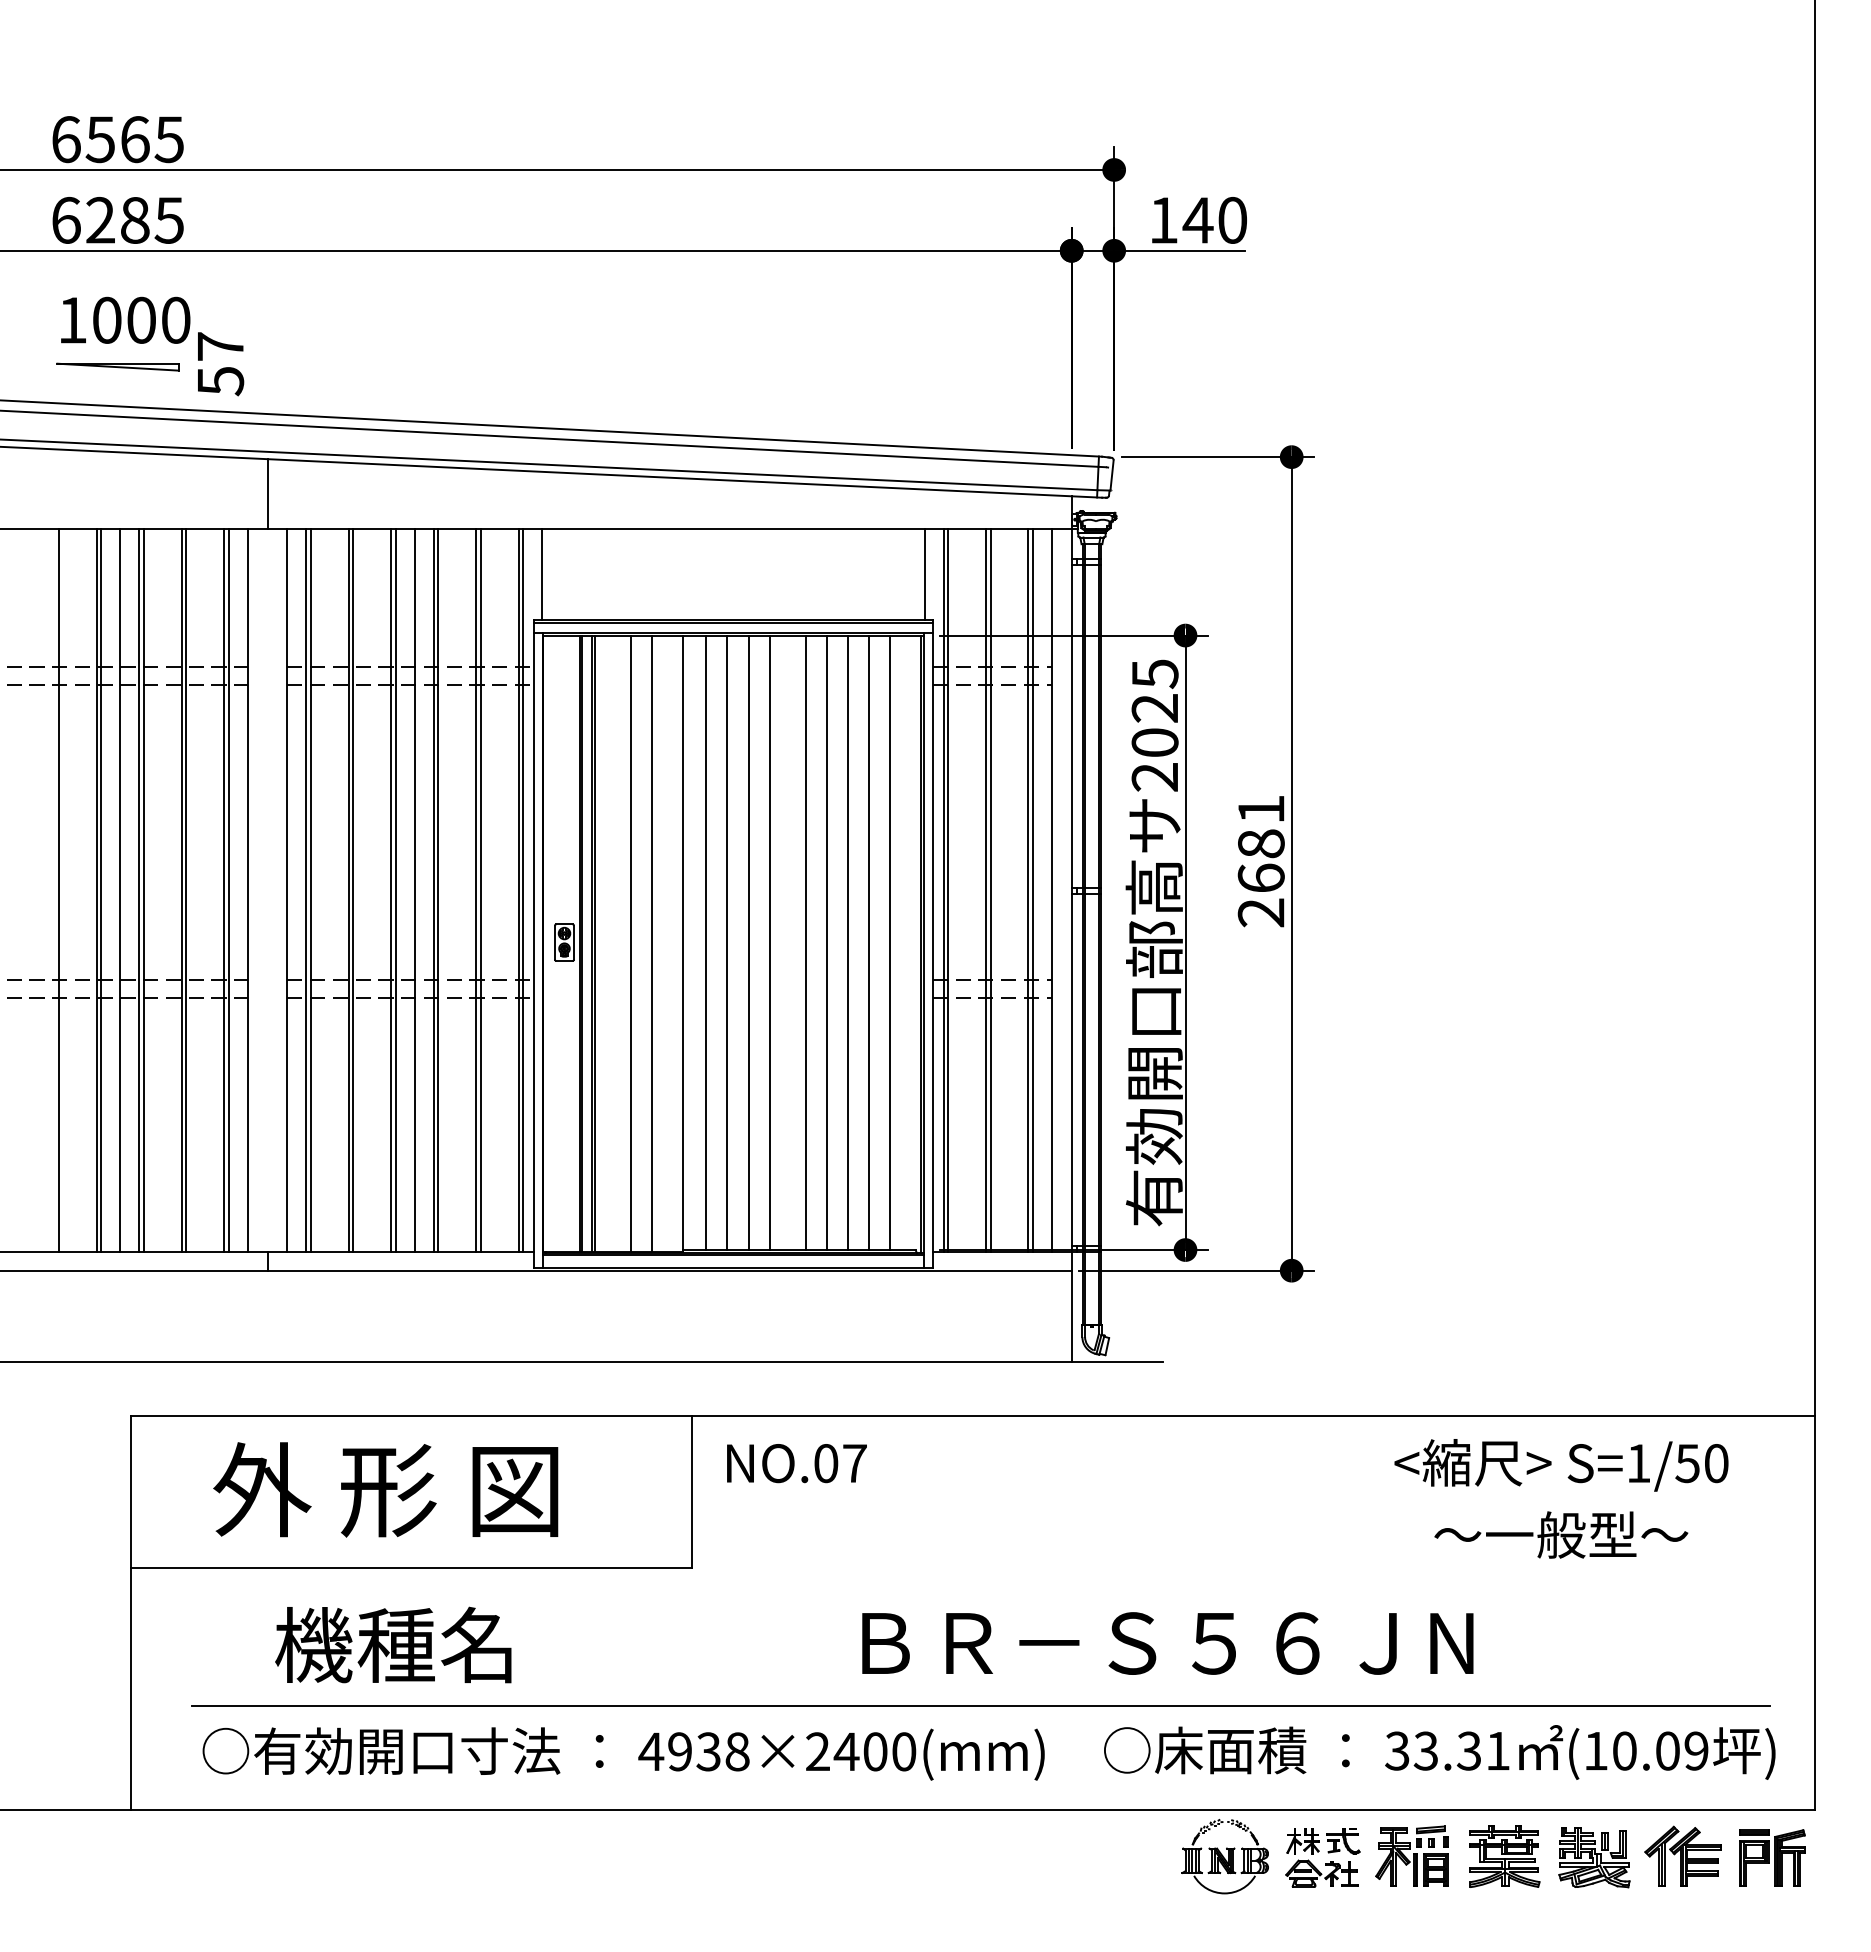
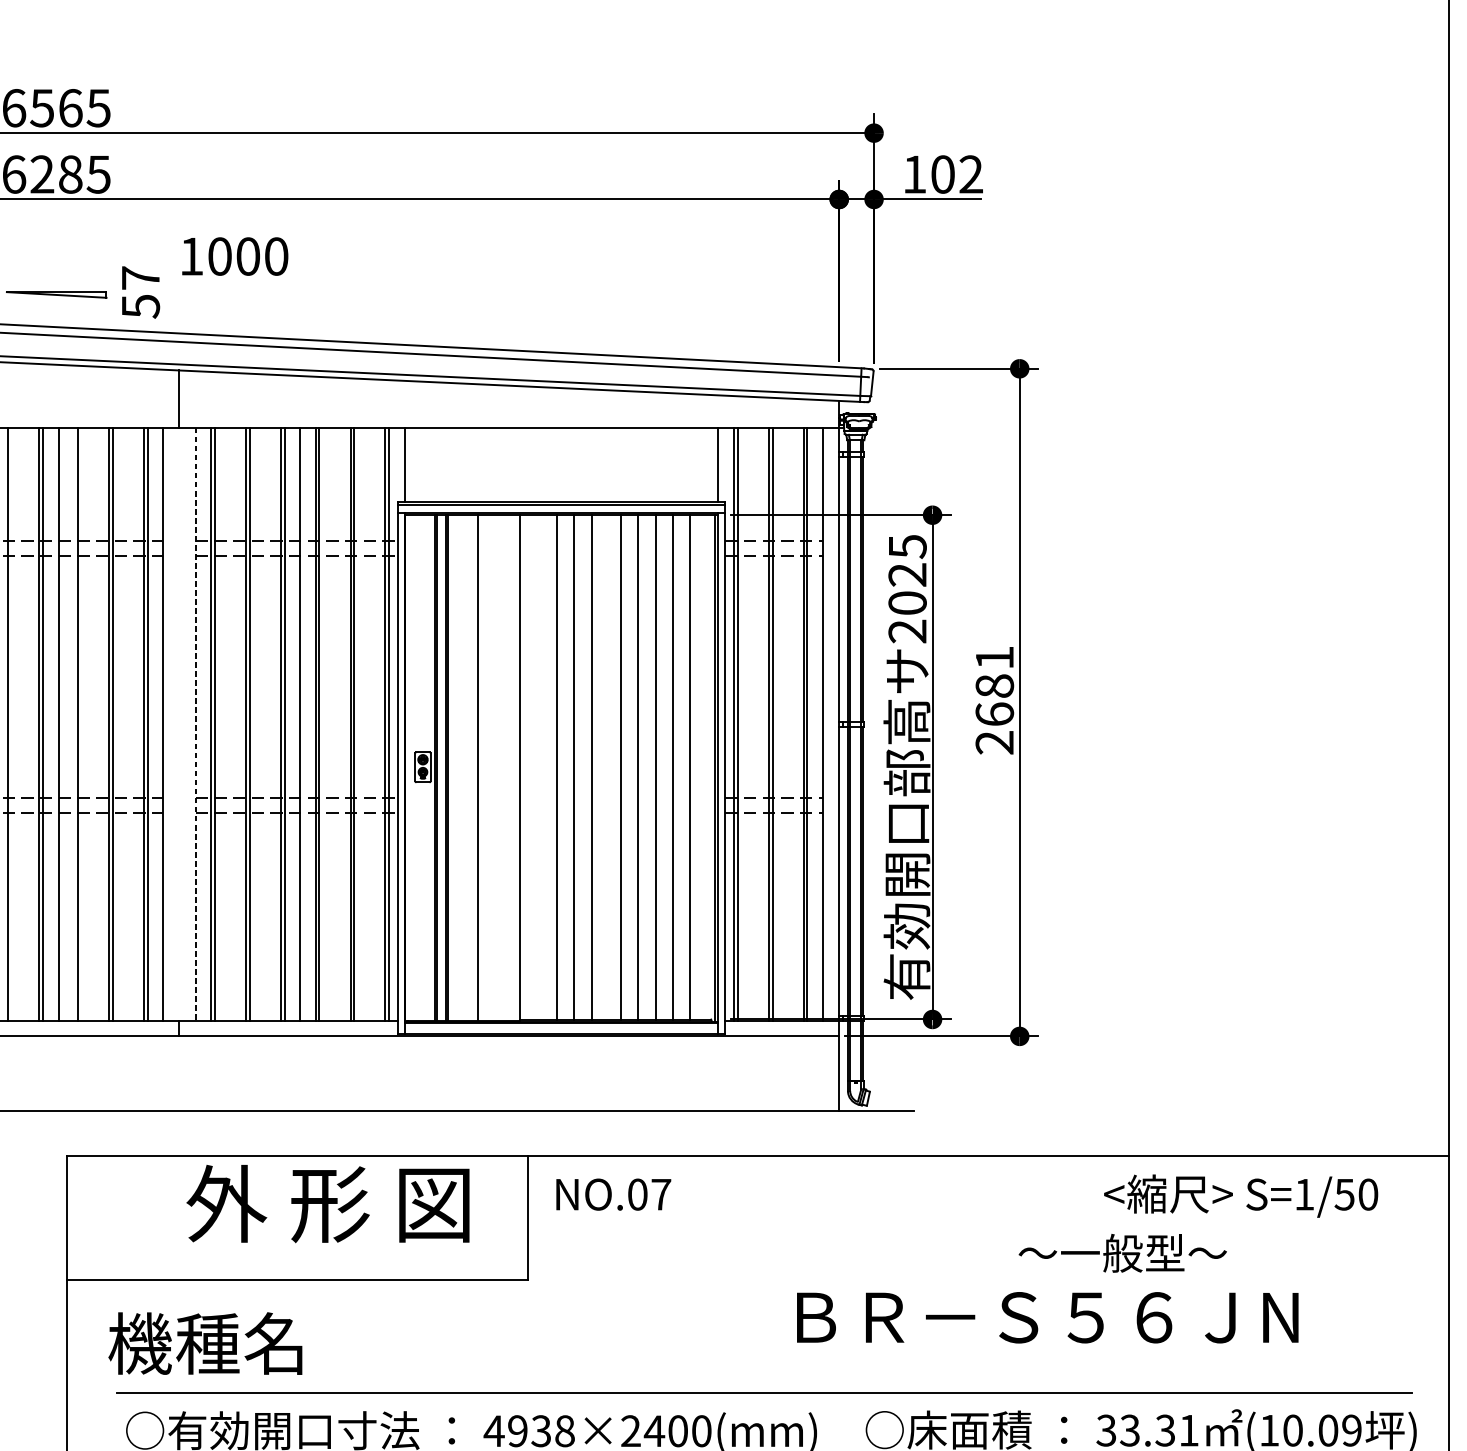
text: (1214, 219) -> (956, 173), 140 -> 102
text: (125, 319) -> (235, 255), moved
line: (139, 890) -> (74, 724), removed
line: (287, 890) -> (195, 724), solid -> dashed
line: (706, 942) -> (539, 767), removed
line: (652, 943) -> (495, 767), removed
text: (385, 1489) -> (327, 1203), moved
text: (1561, 1534) -> (1122, 1252), moved
text: (1167, 1643) -> (1047, 1317), moved
text: (393, 1644) -> (205, 1343), moved

